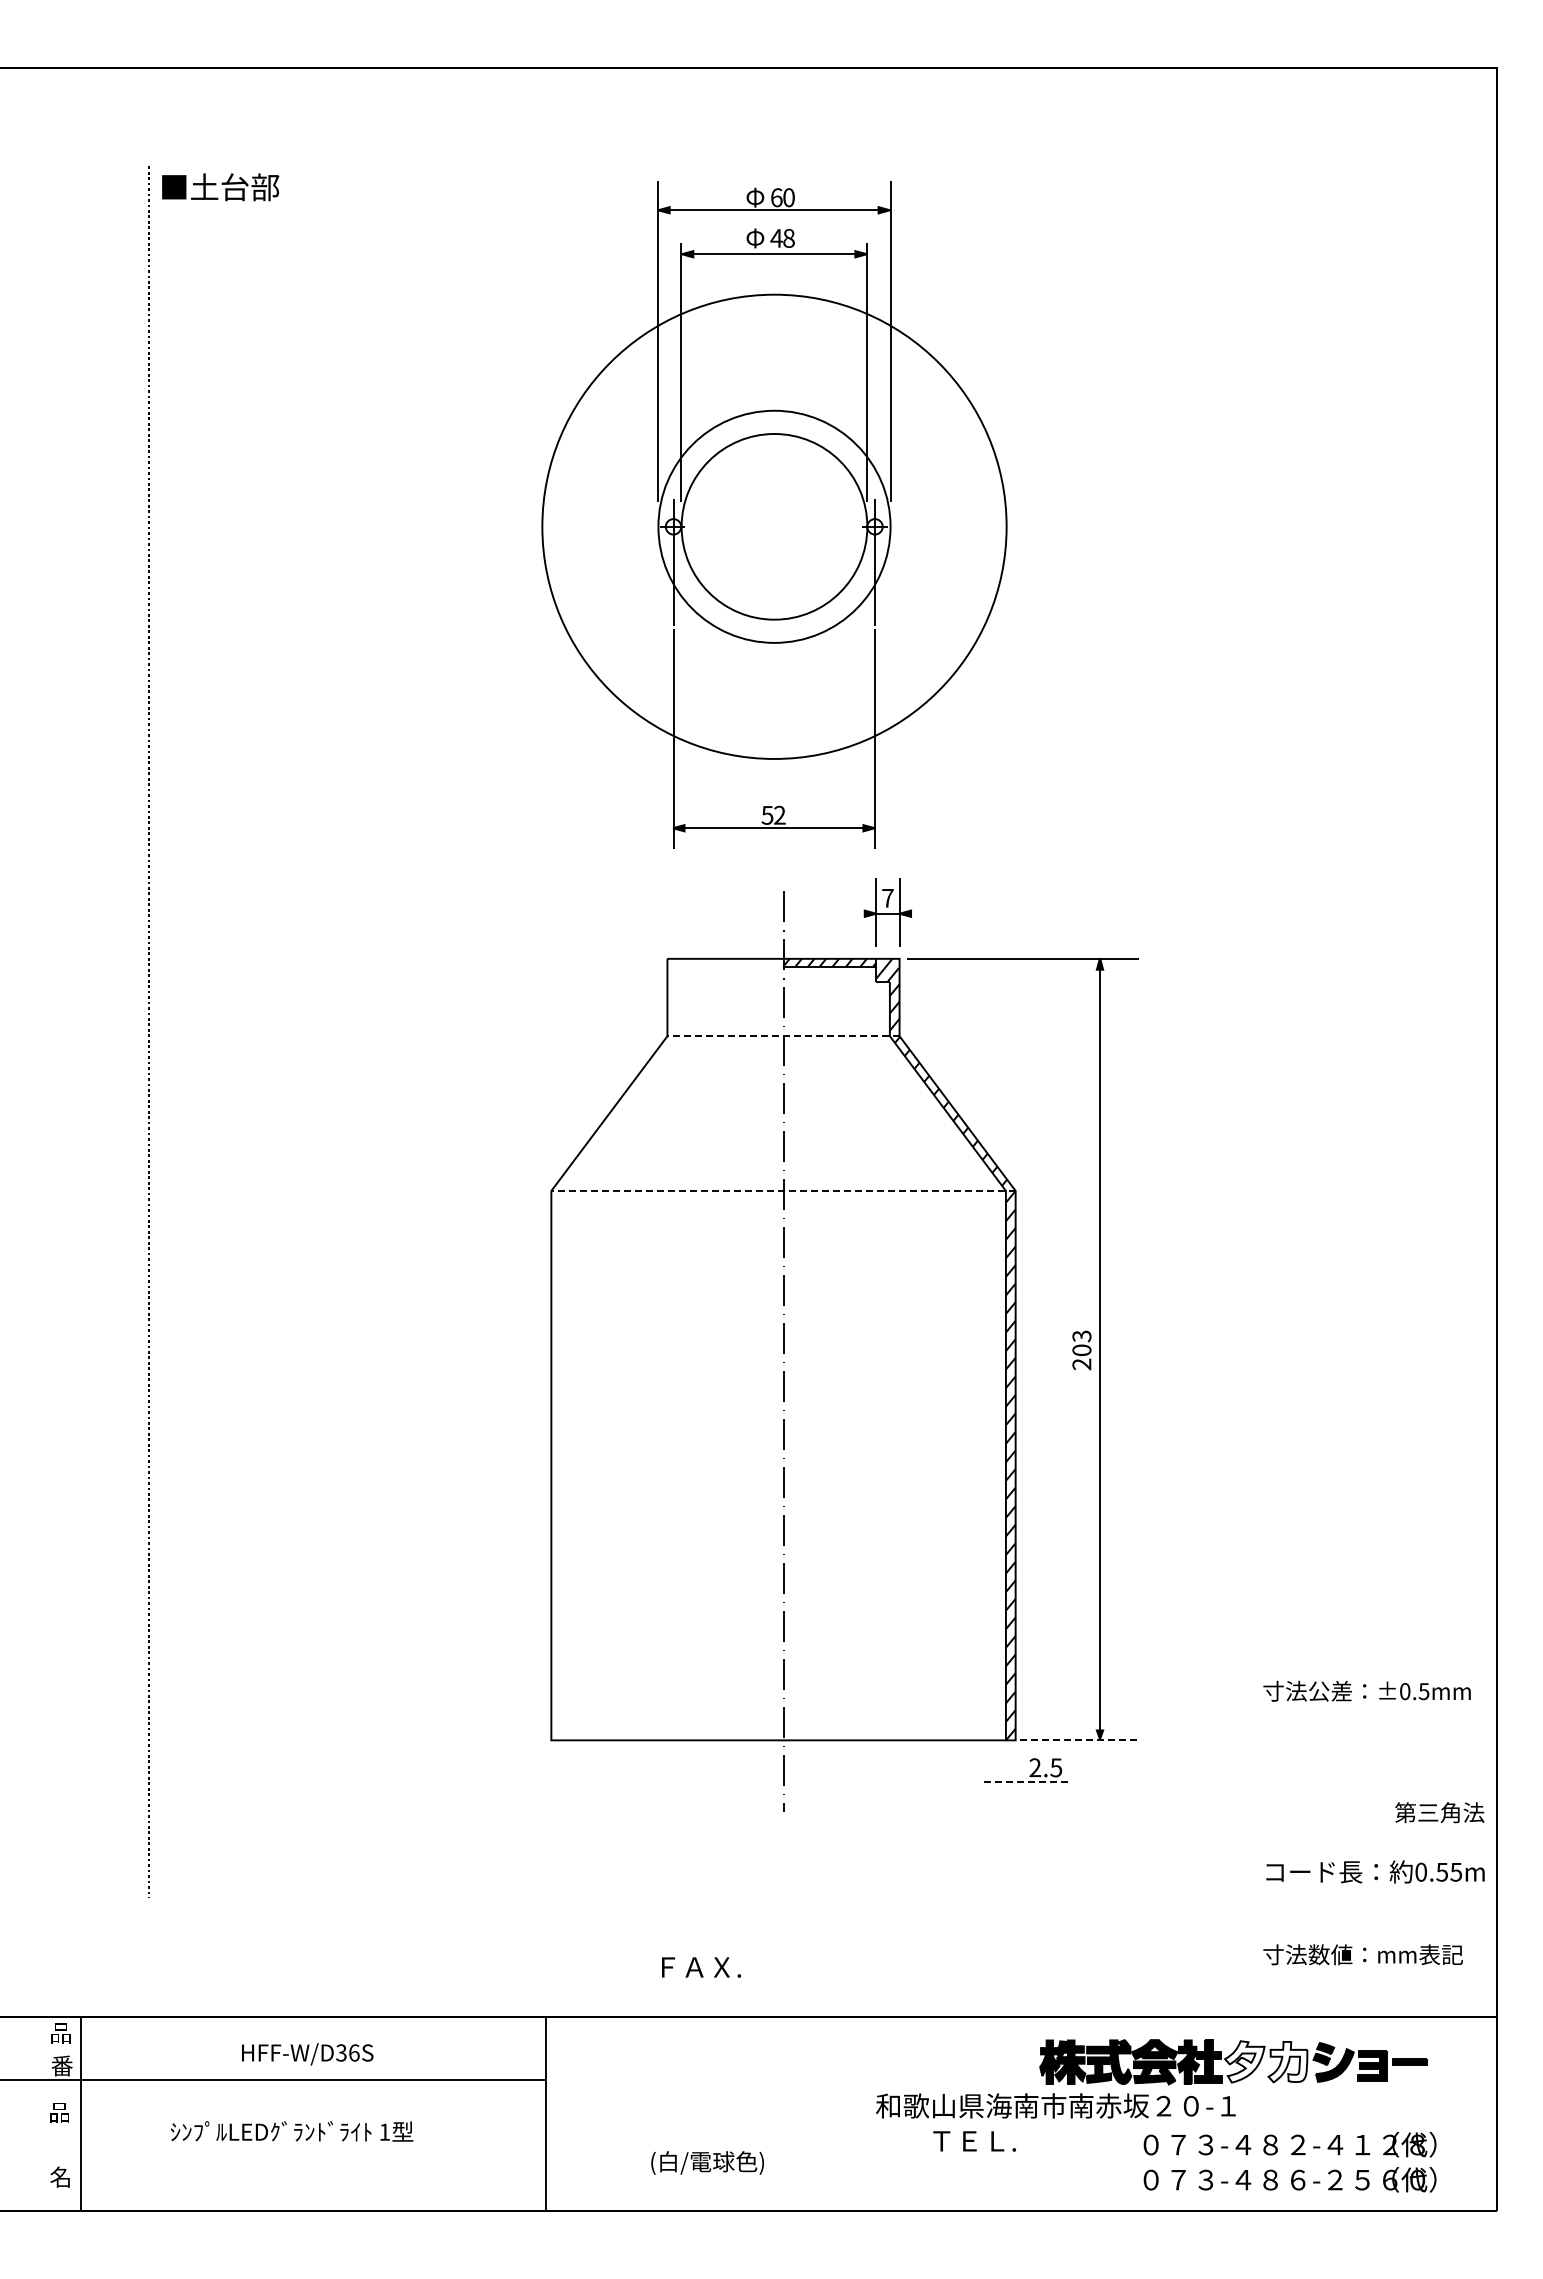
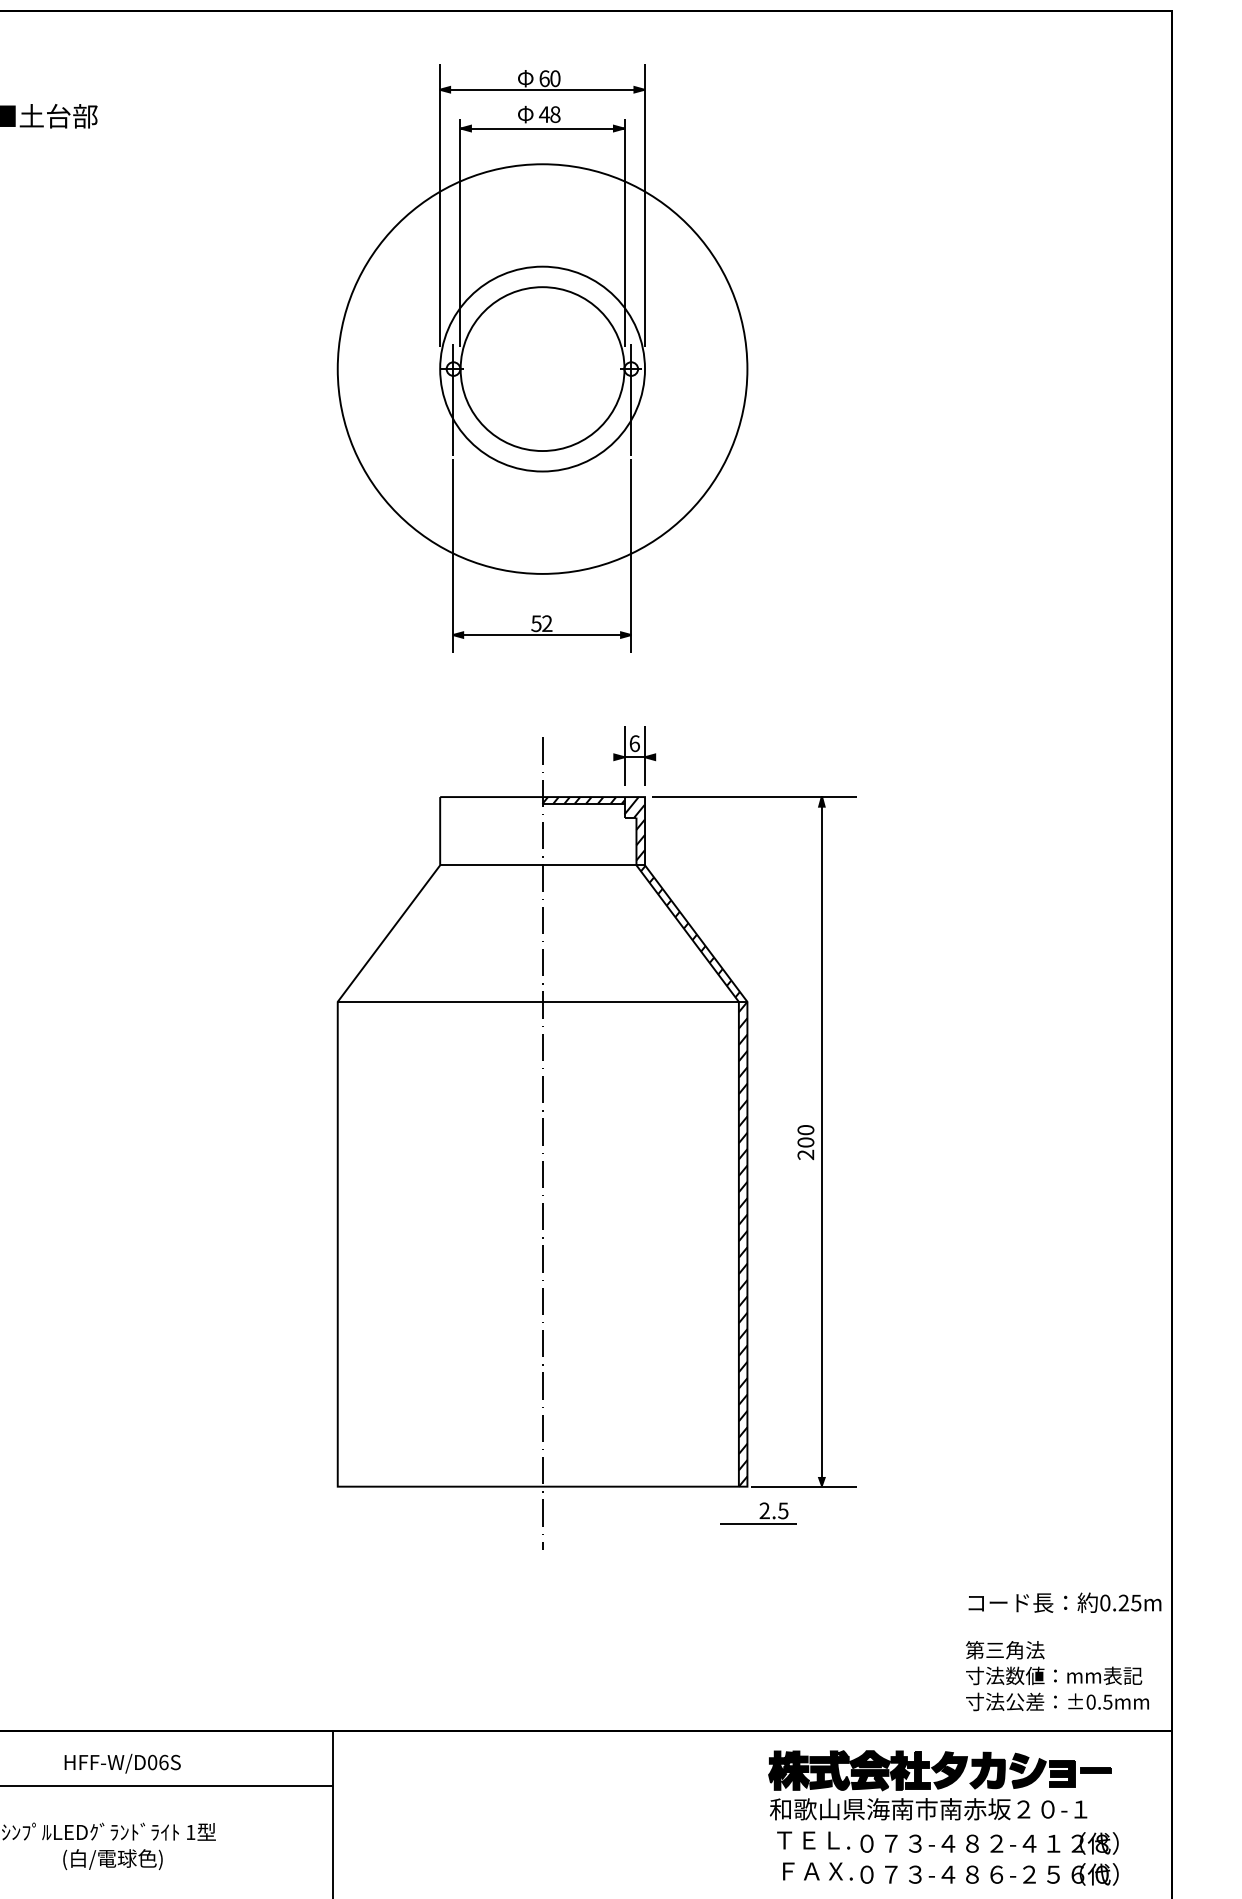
part: (774, 514) -> (542, 358), moved
text: (887, 897) -> (634, 742), 7 -> 6
line: (783, 1036) -> (542, 865), dashed -> solid
line: (783, 1190) -> (542, 1001), dashed -> solid
text: (1081, 1336) -> (805, 1130), 203 -> 200
text: (1366, 1690) -> (1057, 1701), moved
line: (1080, 1740) -> (804, 1486), dashed -> solid
line: (1027, 1782) -> (757, 1523), dashed -> solid
text: (1439, 1812) -> (1004, 1650), moved
text: (1442, 1871) -> (1124, 1602), 0.55m -> 0.25m
text: (701, 1967) -> (817, 1871), moved
text: (341, 2052) -> (152, 1762), HFF-W/D36S -> HFF-W/D06S
fill: (1244, 2061) -> (949, 1770), added
fill: (1287, 2061) -> (987, 1770), added
text: (1055, 2105) -> (928, 1808), moved
text: (974, 2141) -> (813, 1840), moved
text: (707, 2162) -> (112, 1859), moved

